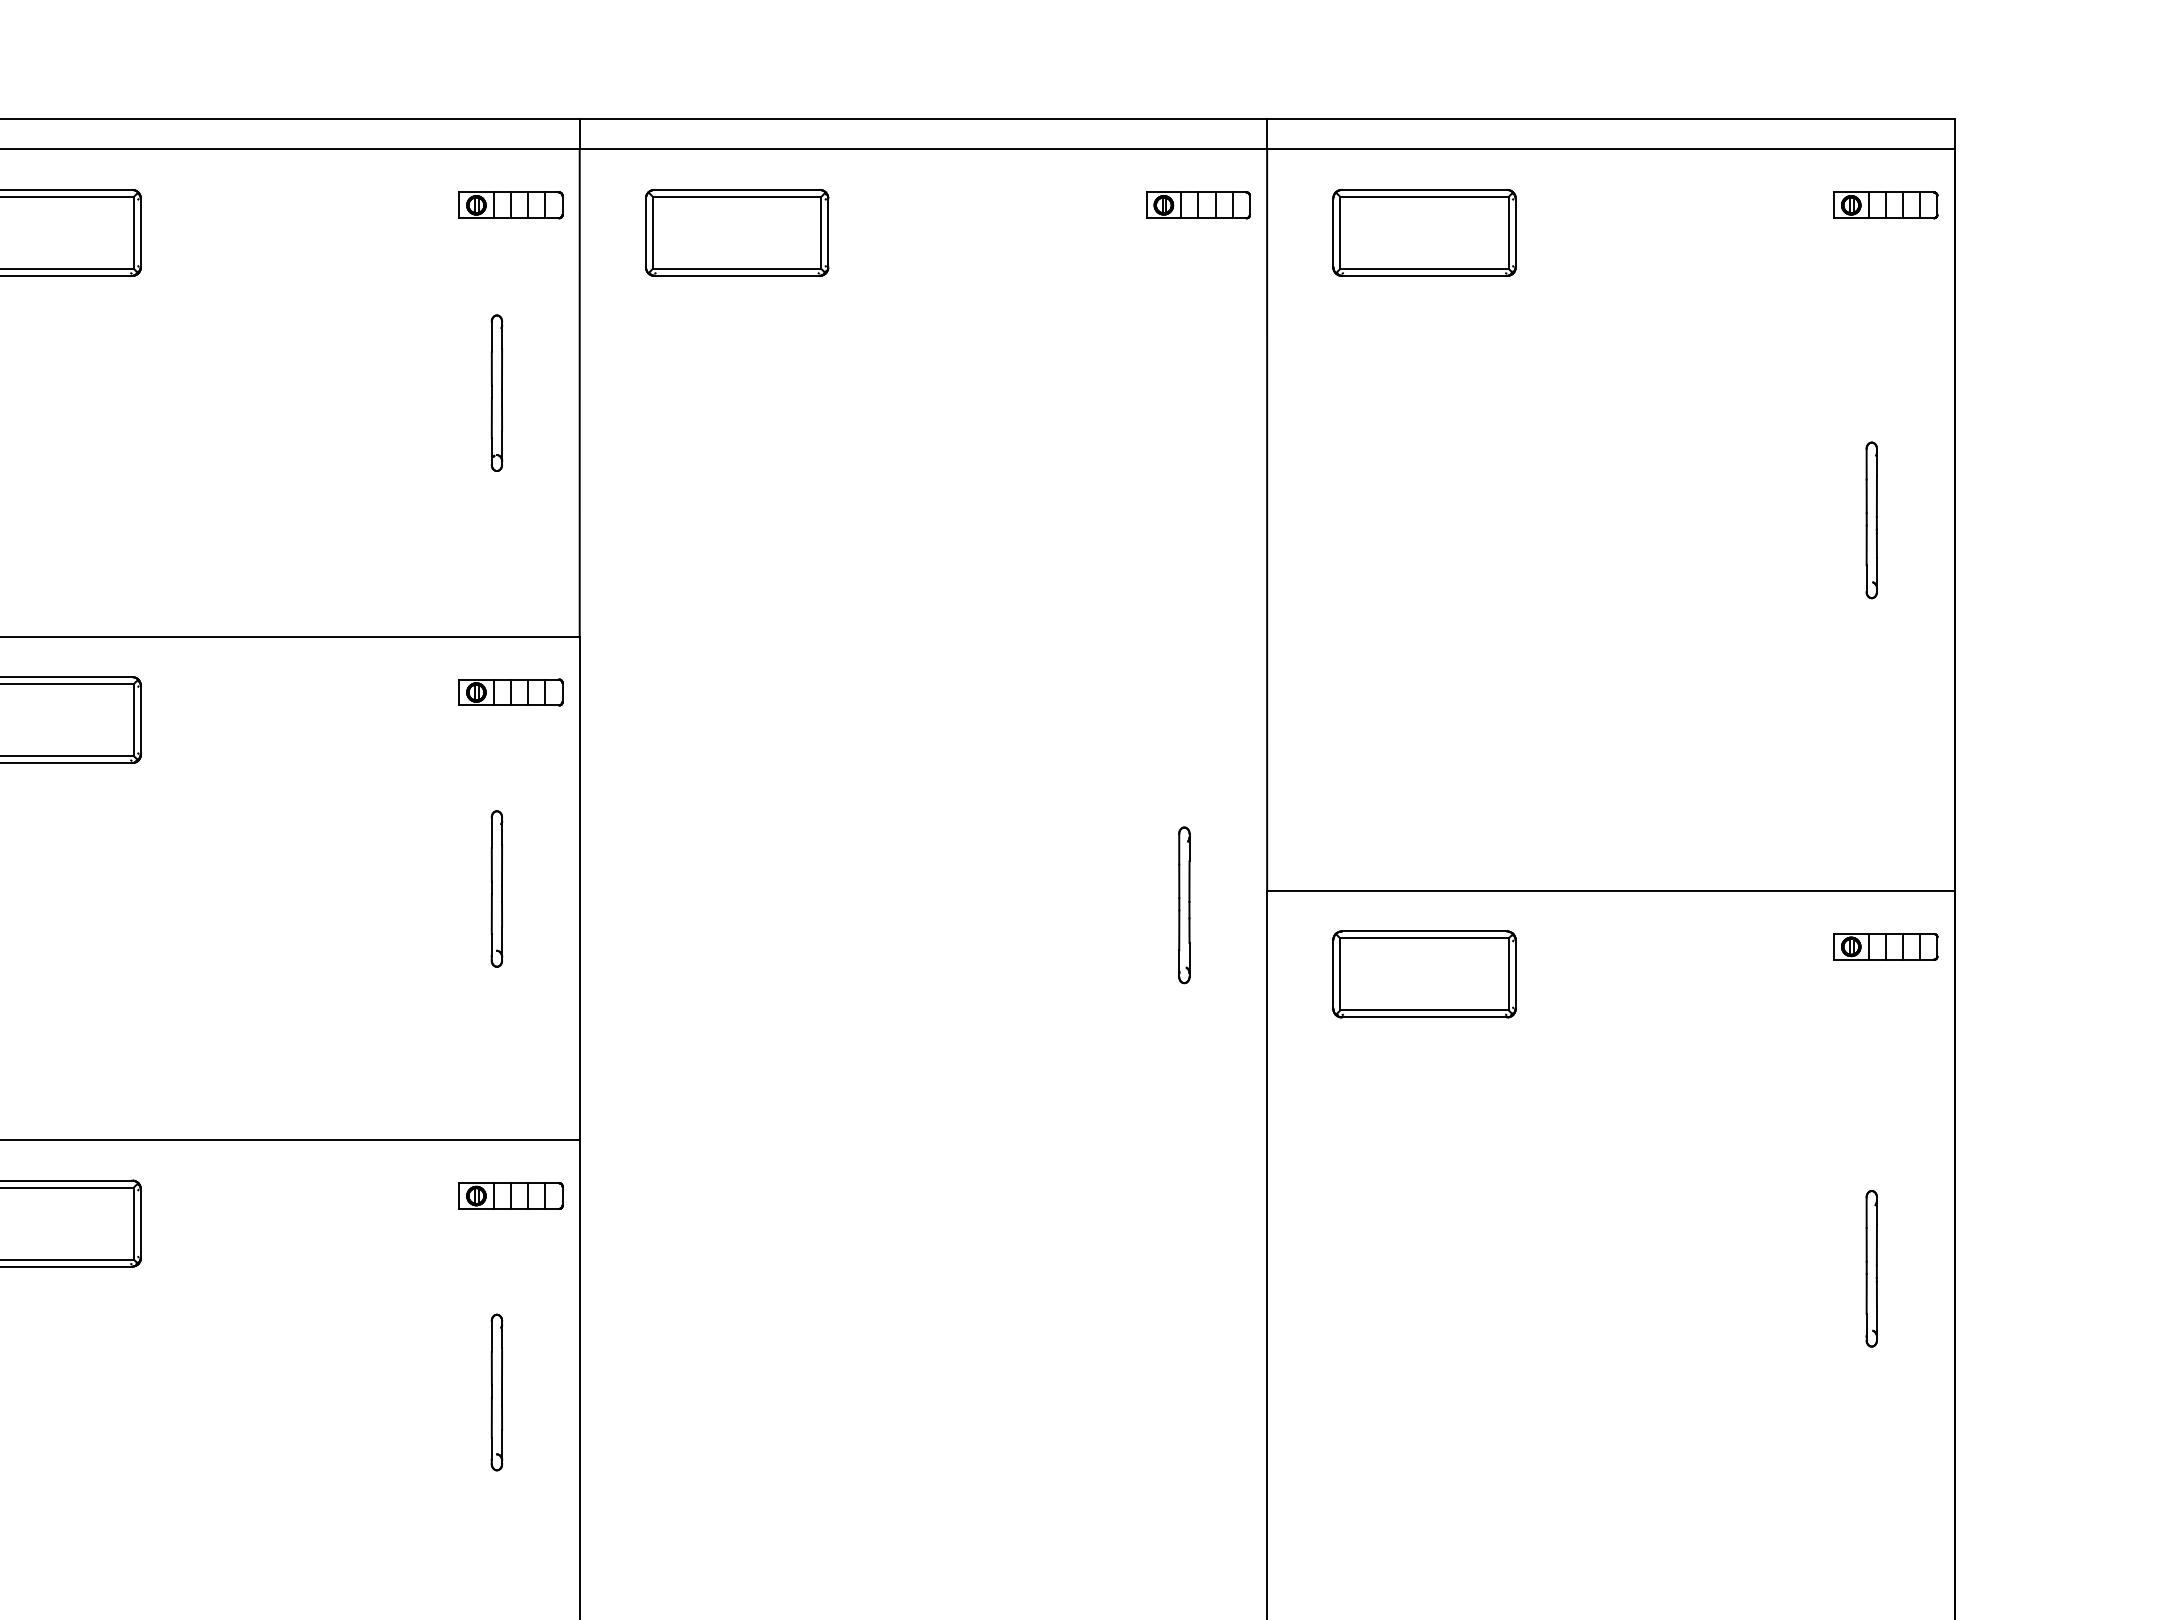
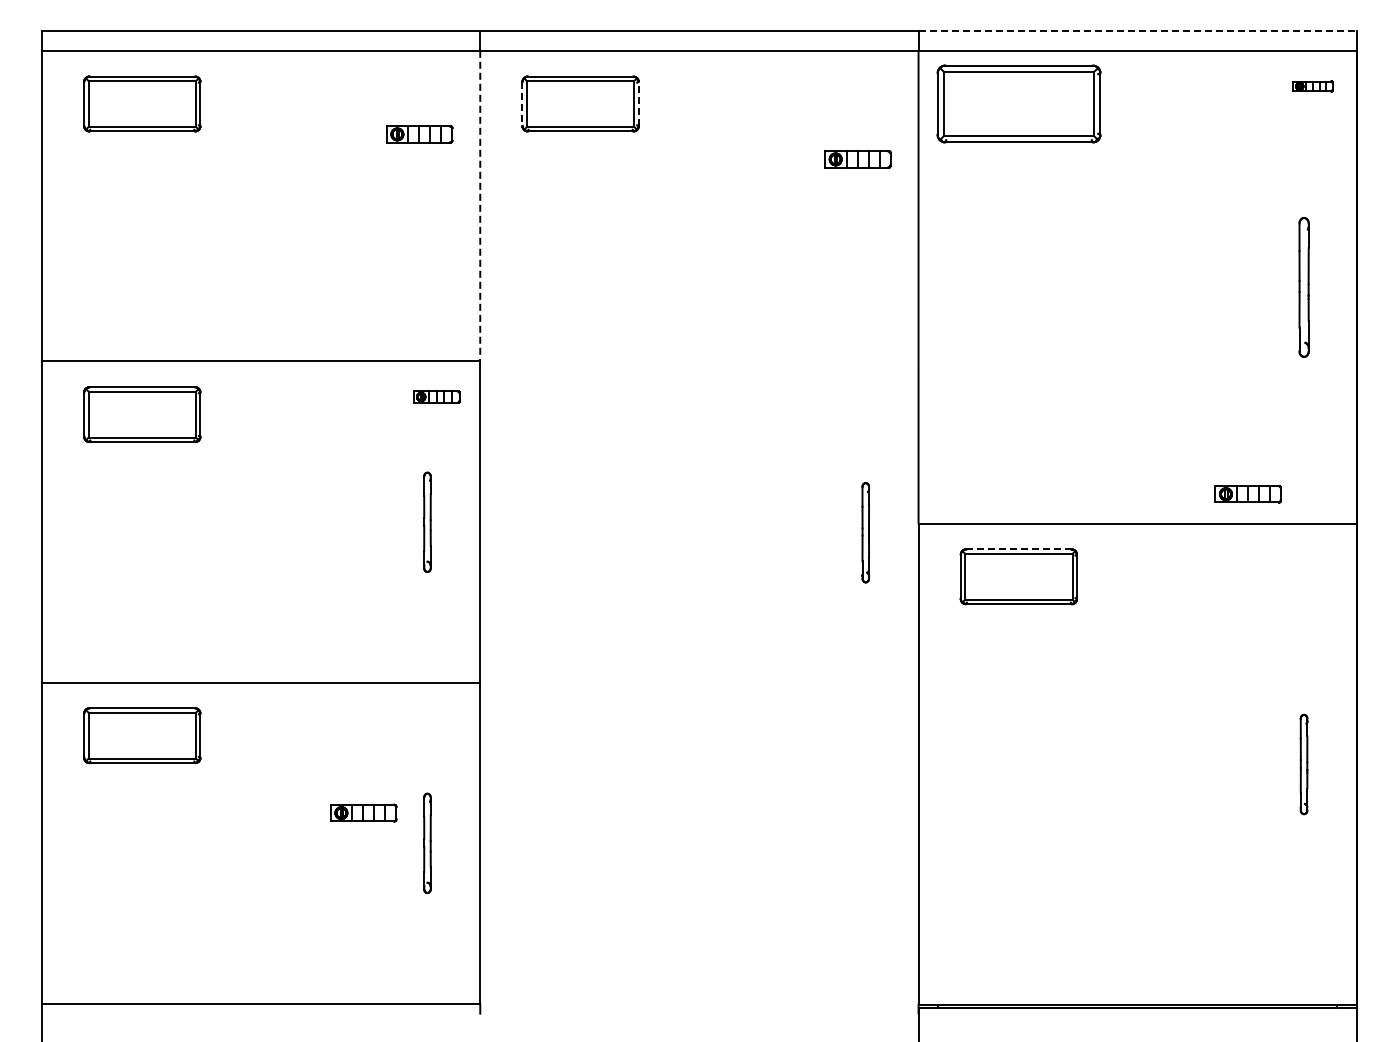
line: (1612, 119) -> (1138, 31), solid -> dashed
part: (511, 205) -> (419, 134), moved
part: (1198, 205) -> (857, 159), moved
part: (1885, 205) -> (1312, 86), size x0.6
part: (1423, 232) -> (1018, 103), size x1.4
line: (645, 233) -> (522, 104), solid -> dashed
line: (827, 233) -> (638, 104), solid -> dashed
part: (496, 392) -> (427, 205), removed
line: (580, 393) -> (480, 206), solid -> dashed
part: (1870, 519) -> (1303, 286), size x1.4
part: (511, 691) -> (436, 396), size x0.7
line: (1423, 931) -> (1018, 549), solid -> dashed
part: (1885, 947) -> (1247, 494), moved
part: (511, 1195) -> (363, 812), moved

